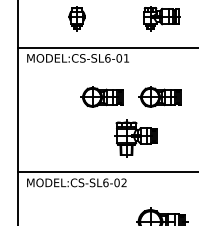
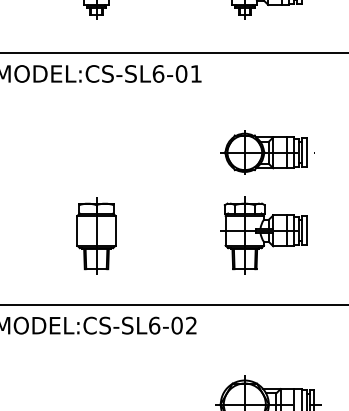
part: (101, 96) -> (145, 151), removed
part: (76, 138) -> (95, 235), added
part: (135, 138) -> (262, 235), moved

